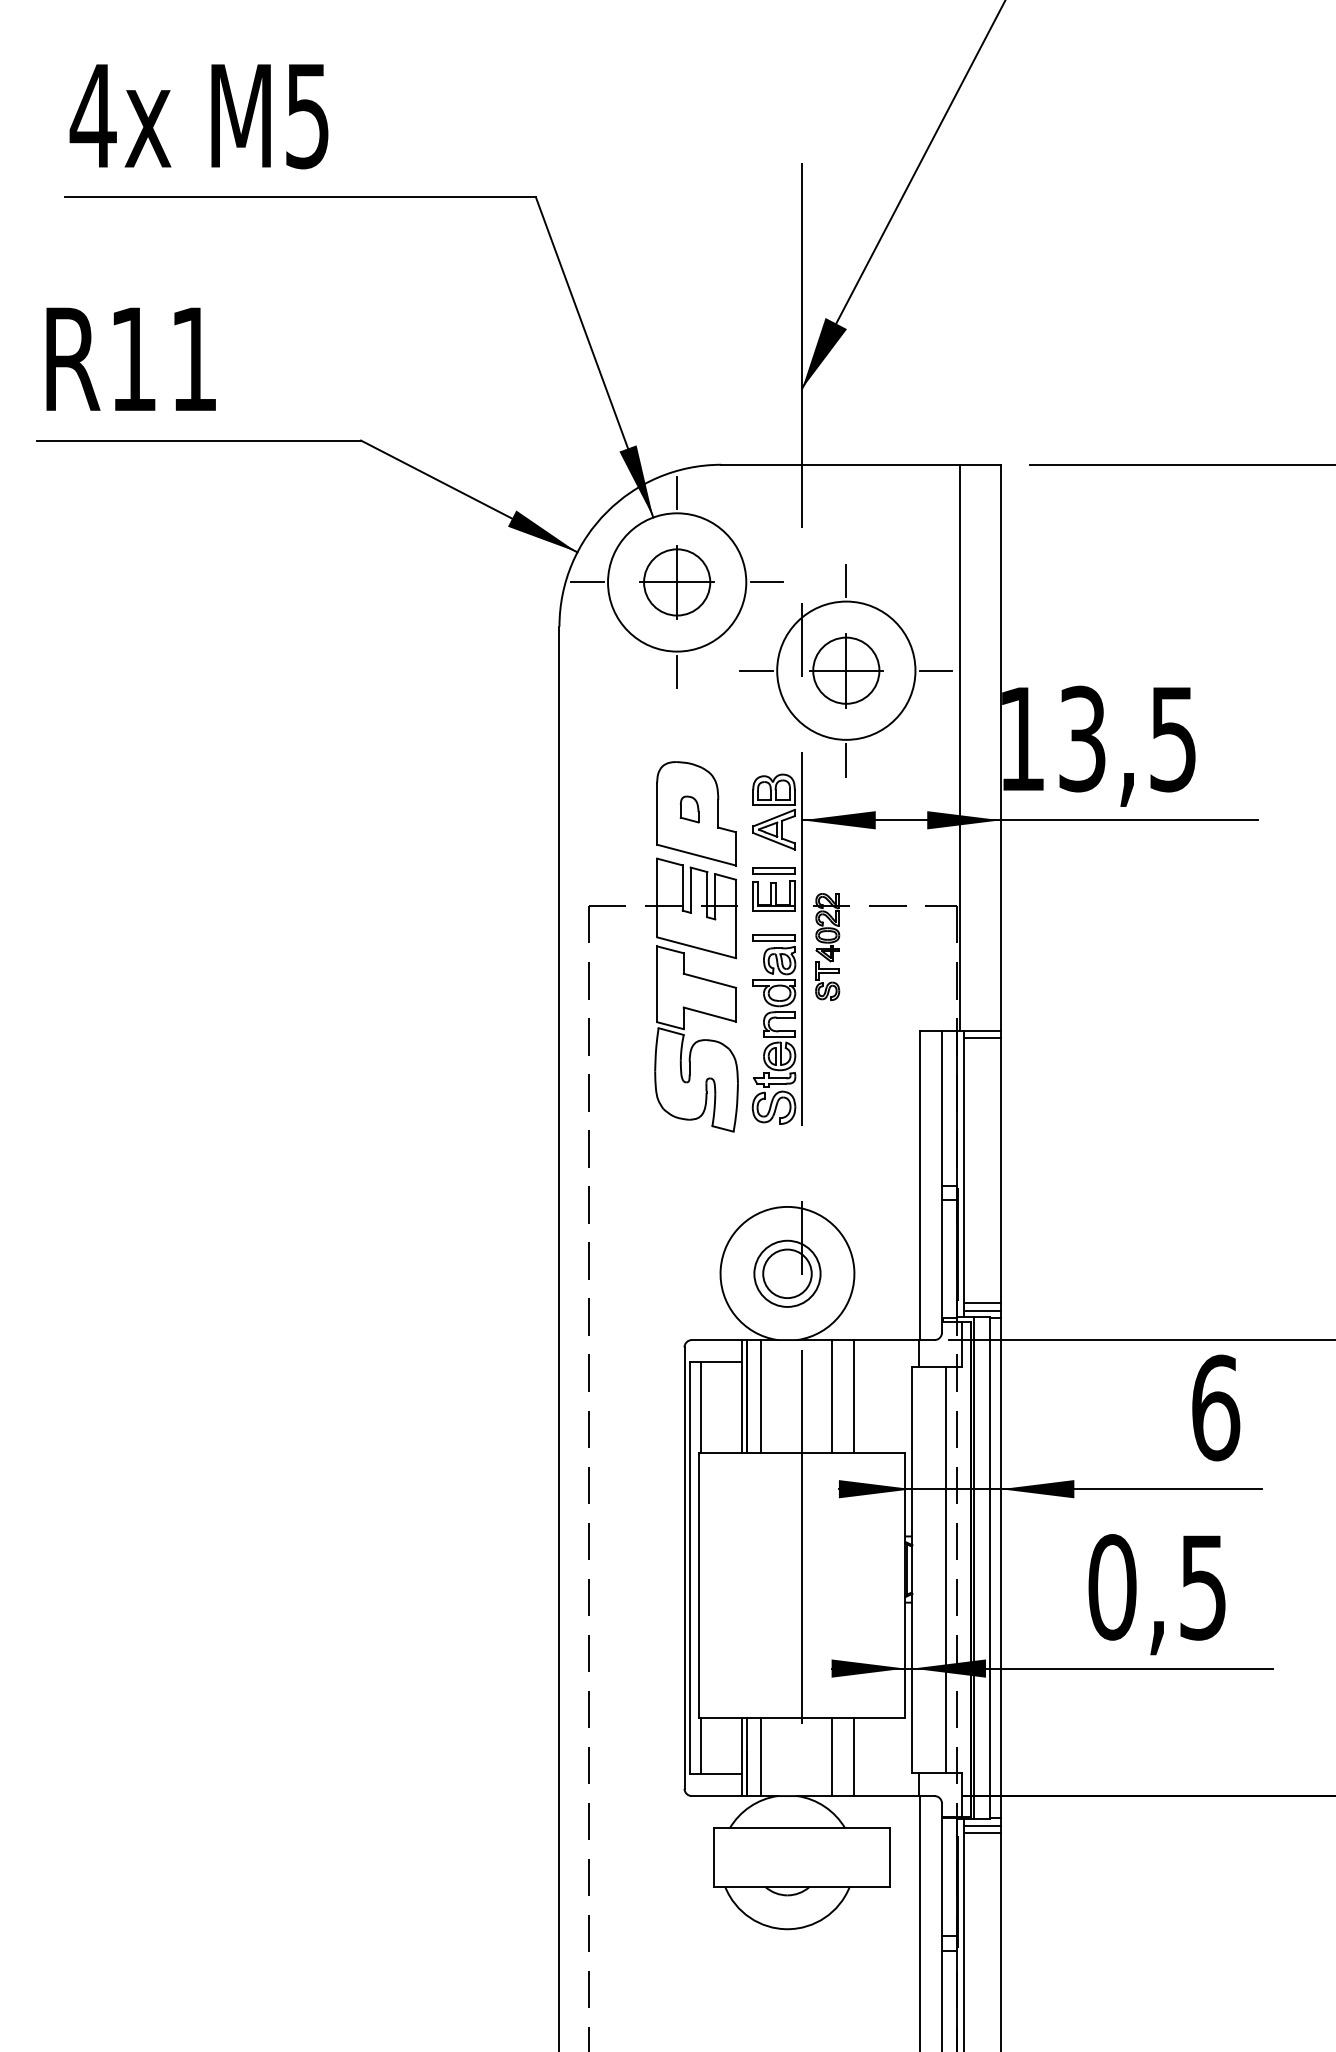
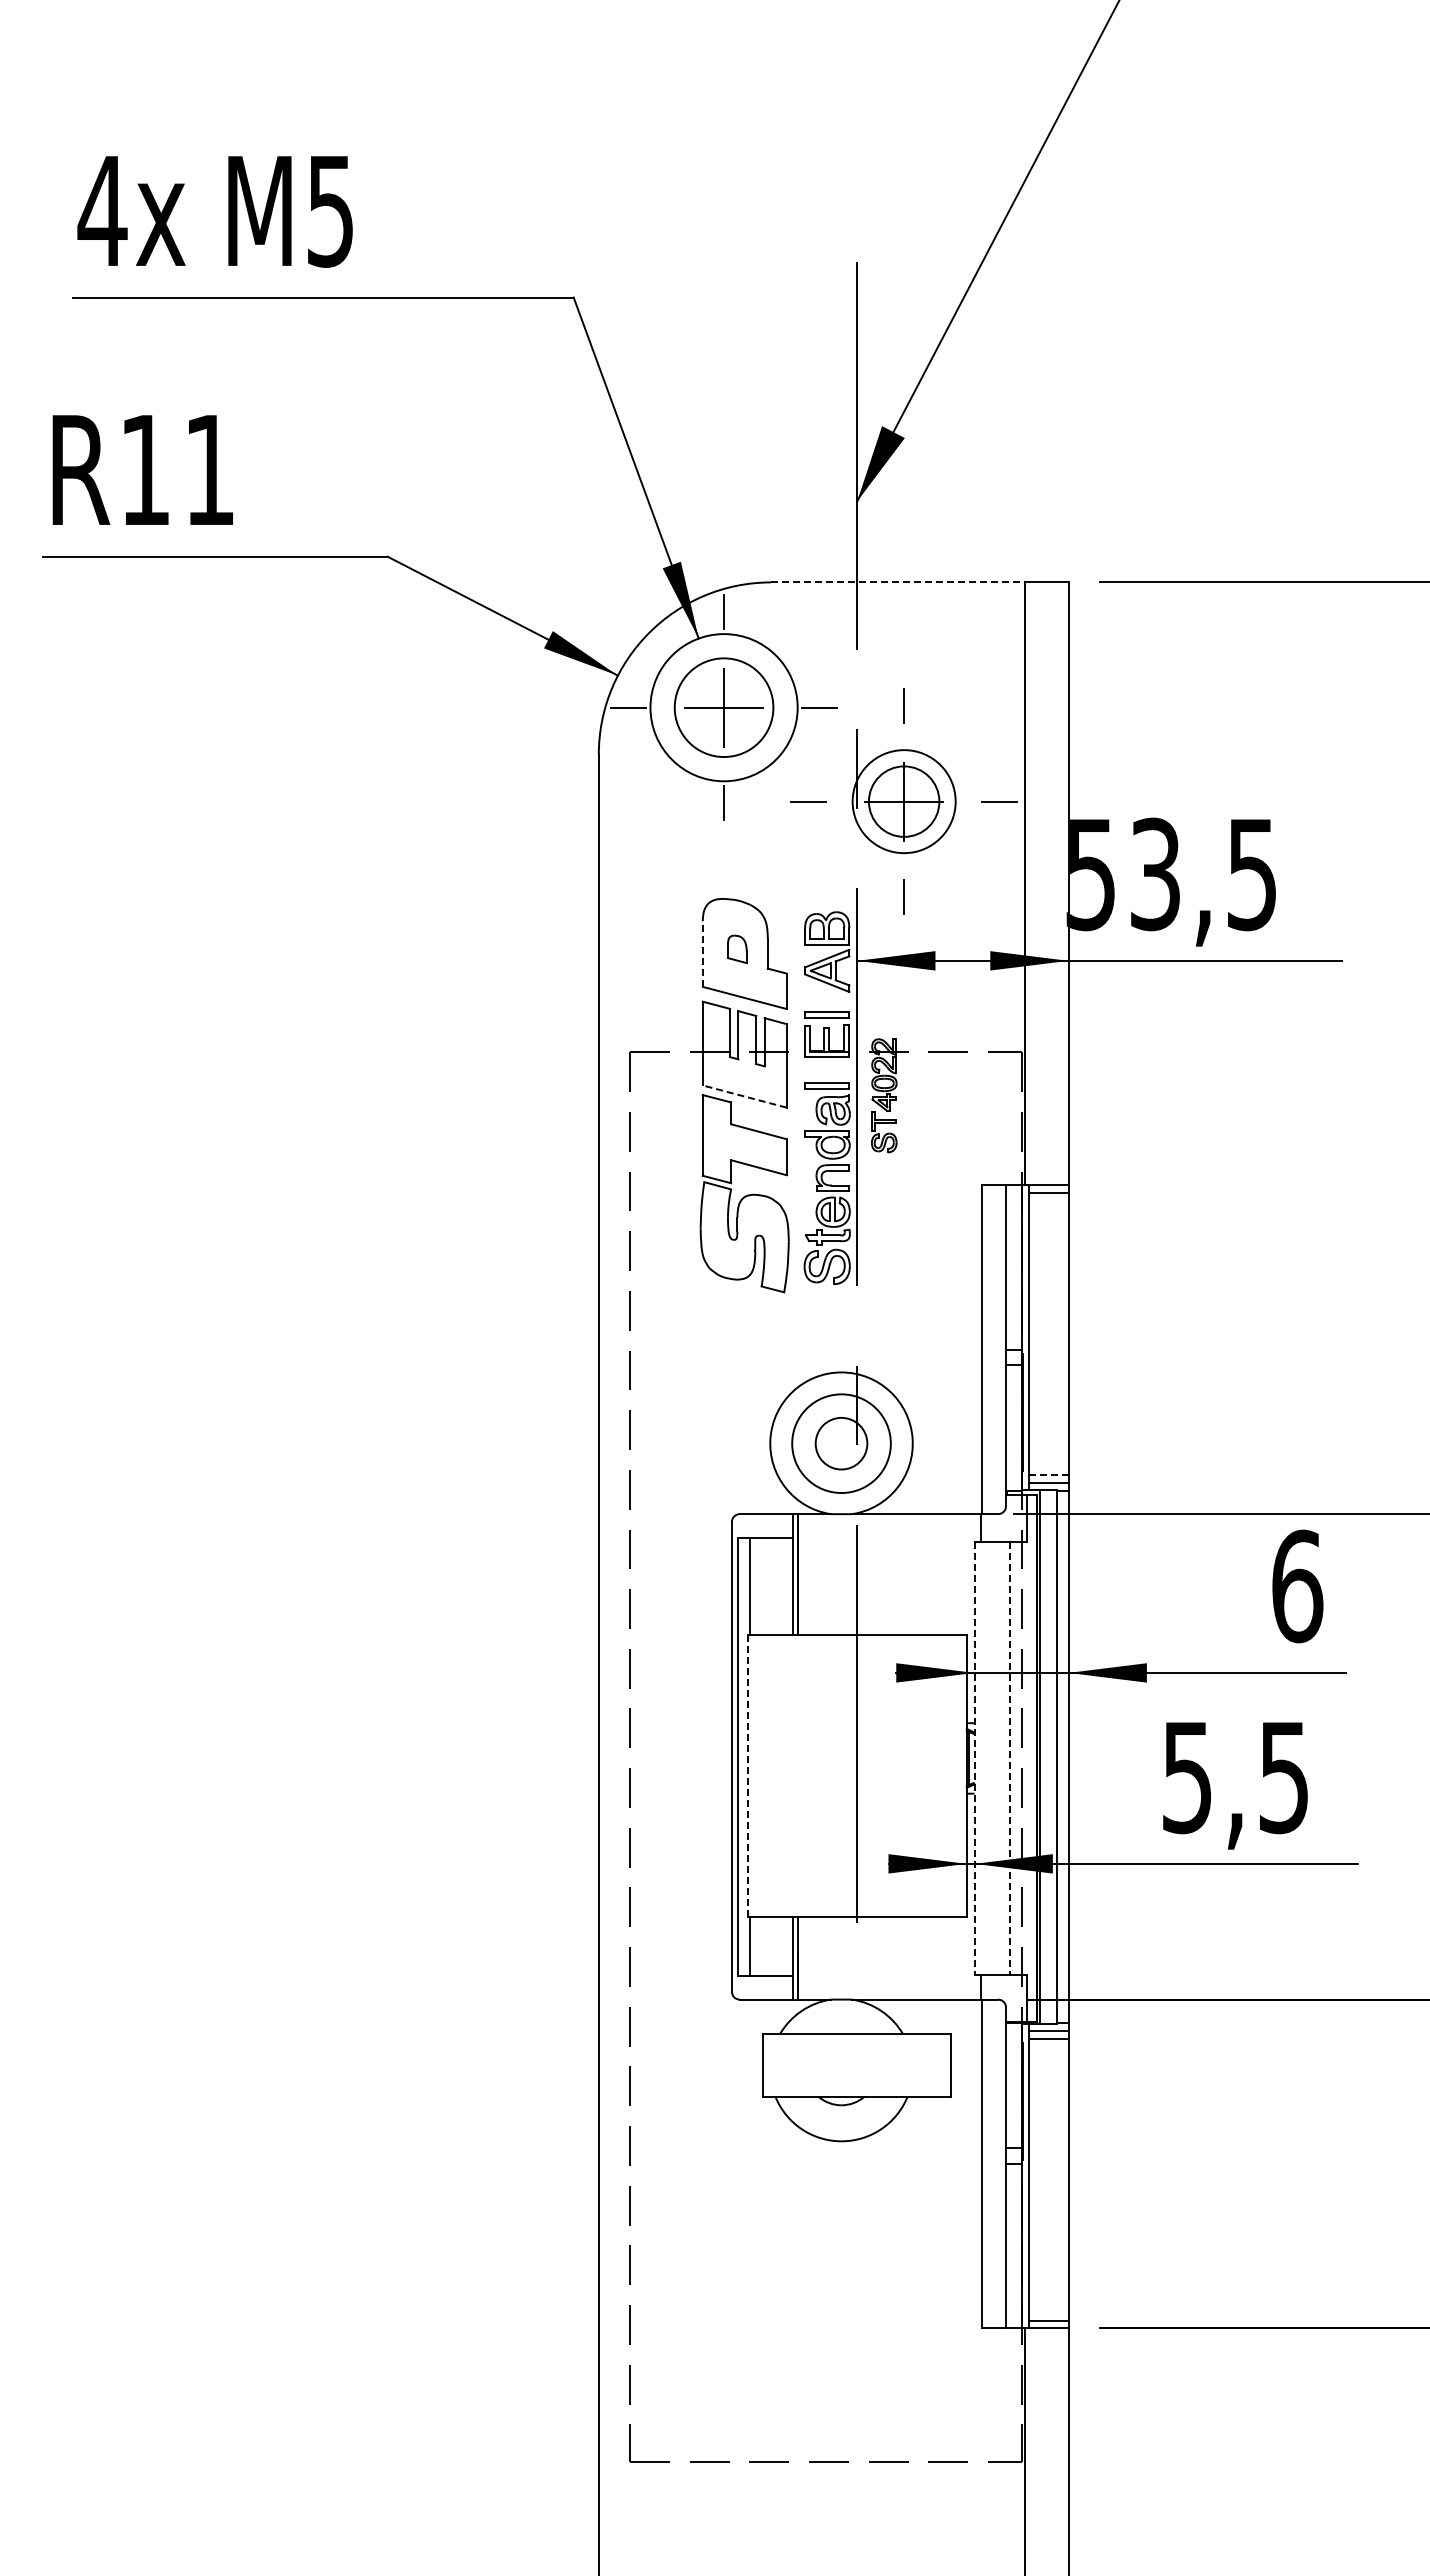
line: (840, 464) -> (897, 582), solid -> dashed
circle: (676, 582) -> (723, 707), size x1.4
circle: (845, 670) -> (903, 801), size x0.7
text: (1021, 740) -> (1090, 875), 13,5 -> 53,5
line: (656, 814) -> (702, 954), solid -> dashed
line: (696, 947) -> (744, 1096), solid -> dashed
circle: (787, 1273) -> (841, 1443), size x1.4
line: (982, 1303) -> (1049, 1475), solid -> dashed
line: (761, 1396) -> (813, 1574), removed
line: (832, 1396) -> (889, 1574), removed
line: (854, 1396) -> (912, 1574), removed
line: (912, 1569) -> (974, 1758), solid -> dashed
line: (946, 1569) -> (1010, 1758), solid -> dashed
line: (699, 1585) -> (747, 1775), solid -> dashed
text: (1112, 1587) -> (1187, 1777), 0,5 -> 5,5
line: (761, 1756) -> (813, 1957), removed
line: (832, 1756) -> (889, 1957), removed
line: (854, 1756) -> (912, 1957), removed

